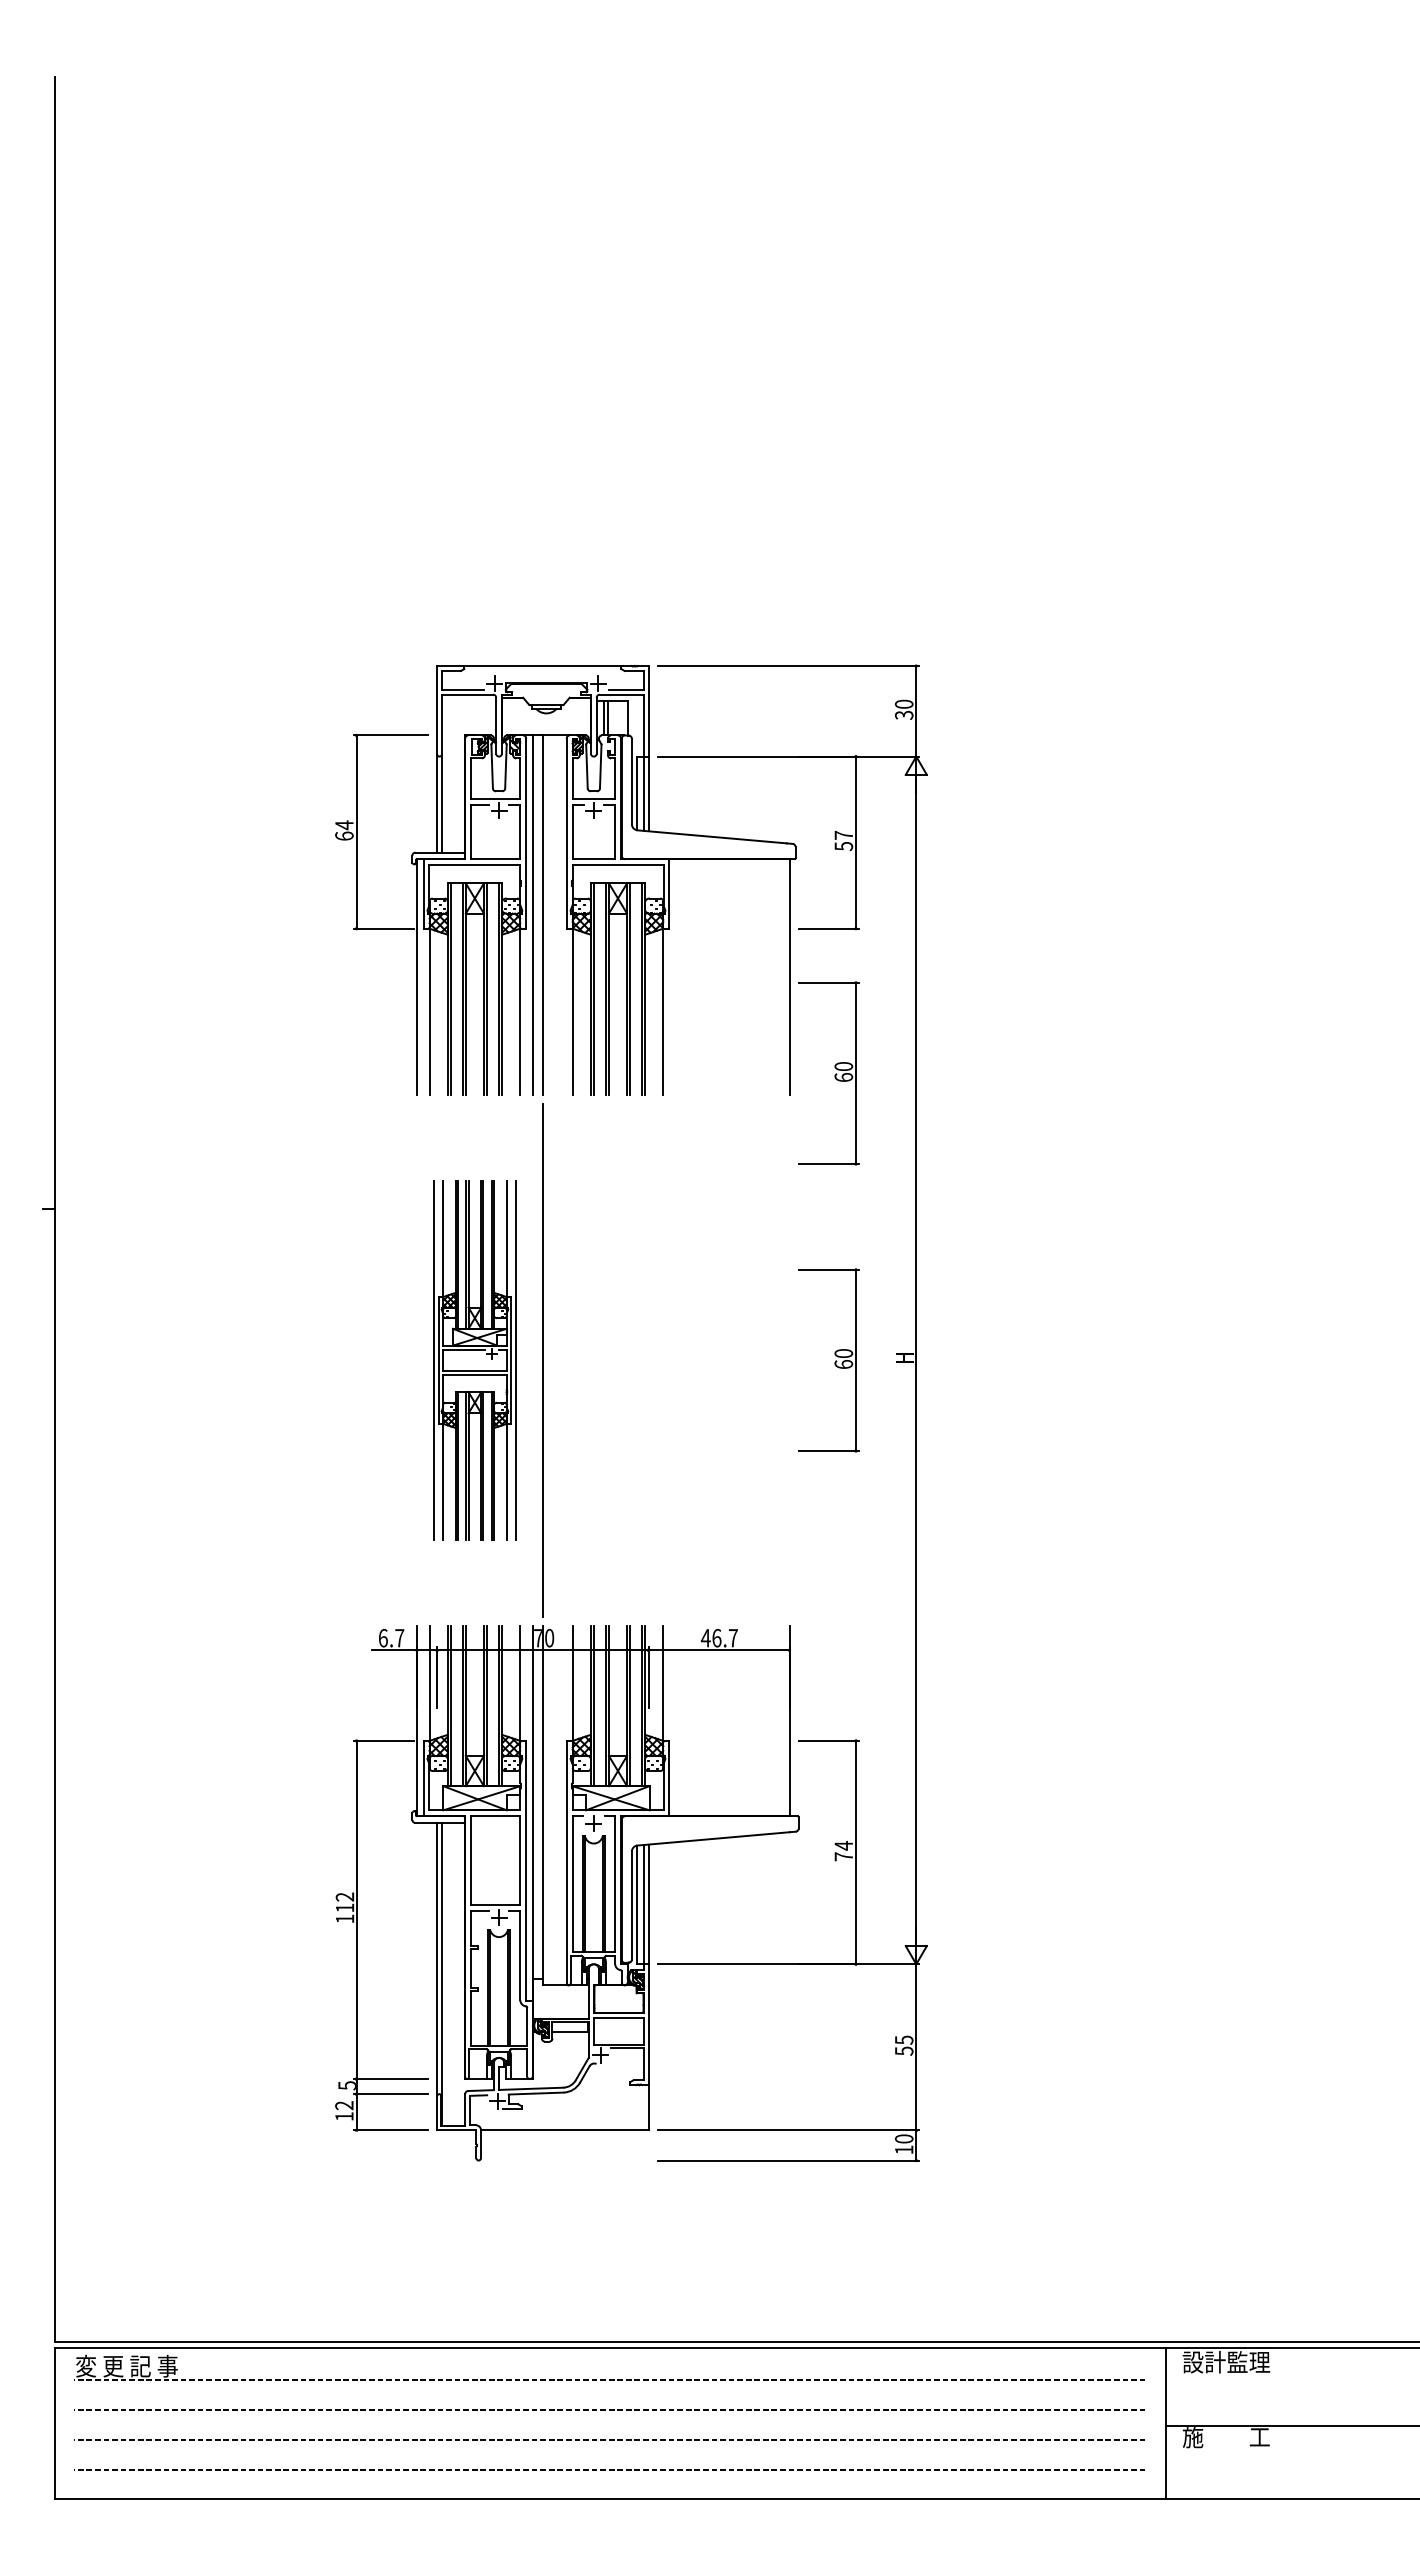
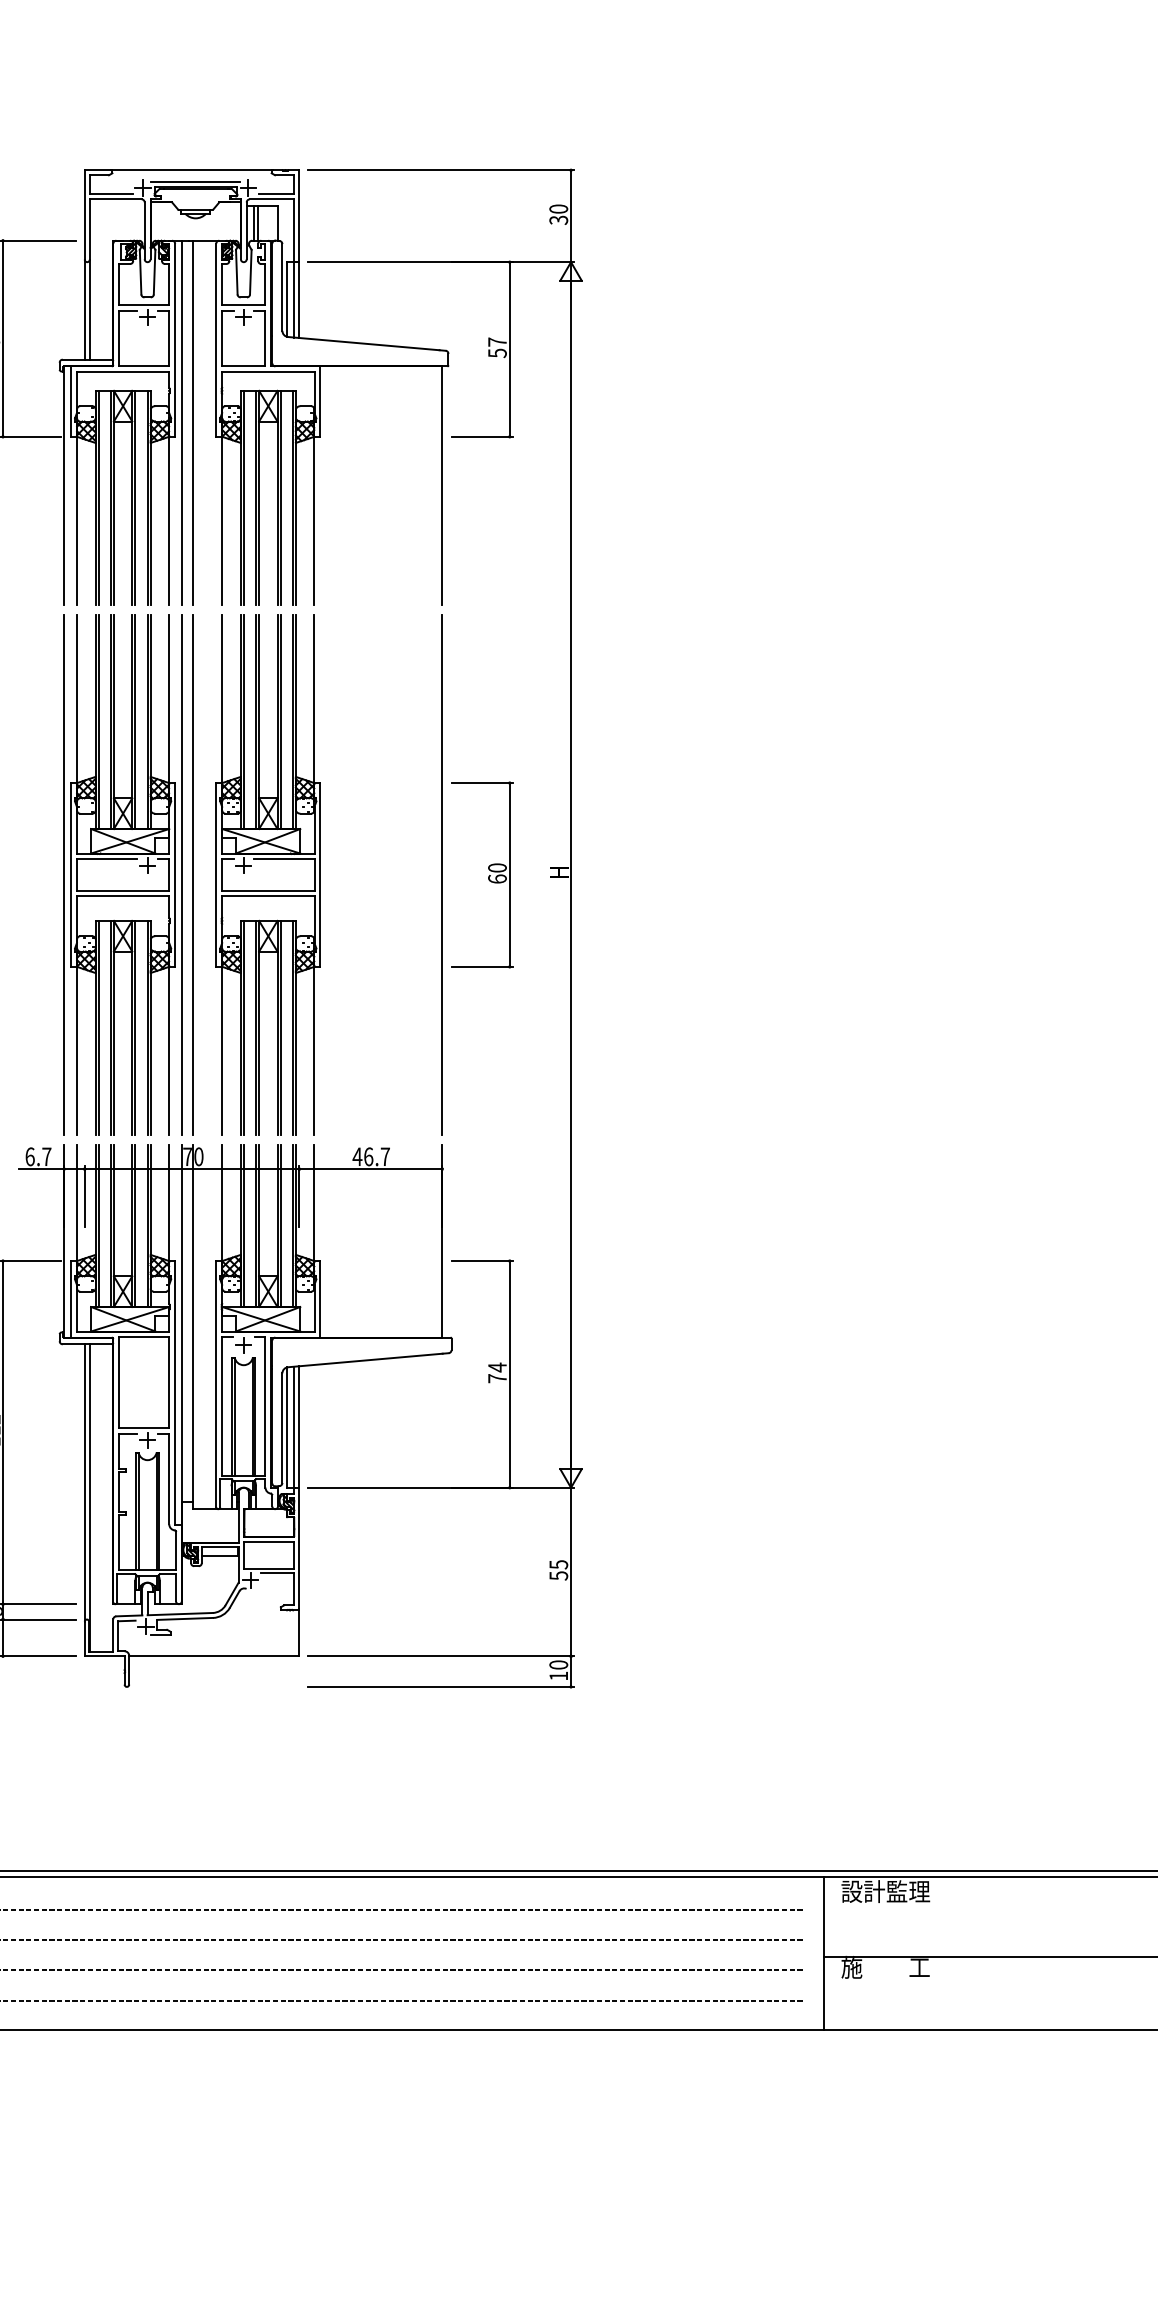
line: (546, 677) -> (195, 181), added
part: (834, 1075) -> (488, 585), removed
part: (474, 1360) -> (122, 875), size x1.43
part: (617, 1360) -> (267, 875), added
line: (789, 1360) -> (442, 875), added

